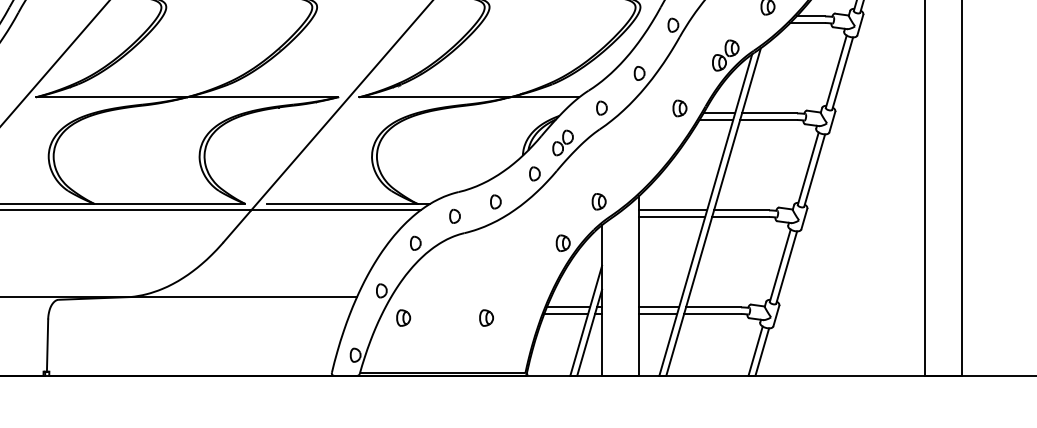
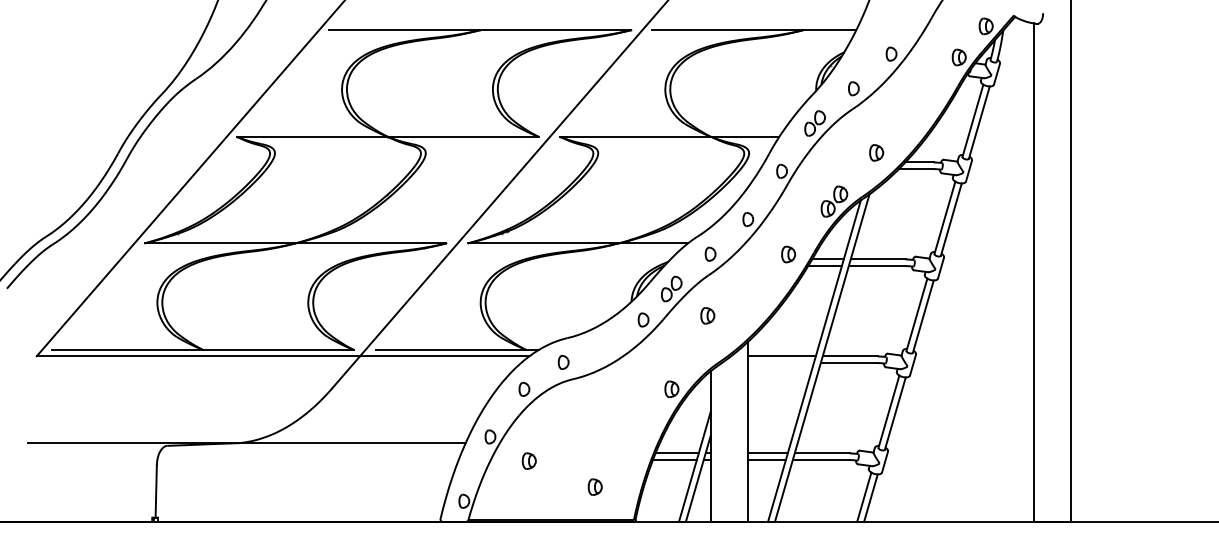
part: (495, 201) -> (604, 347), removed
part: (598, 201) -> (707, 315), moved
line: (671, 217) -> (780, 363), removed
part: (402, 317) -> (528, 460), moved
part: (485, 317) -> (594, 486), moved

